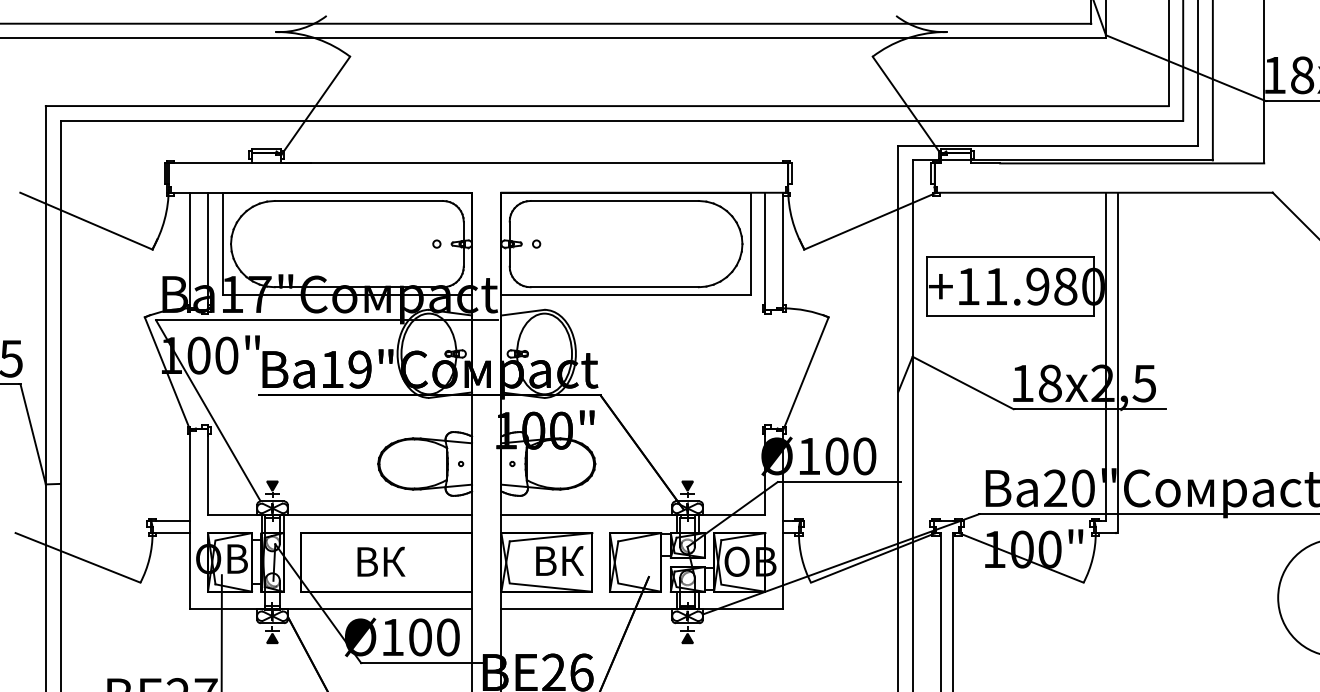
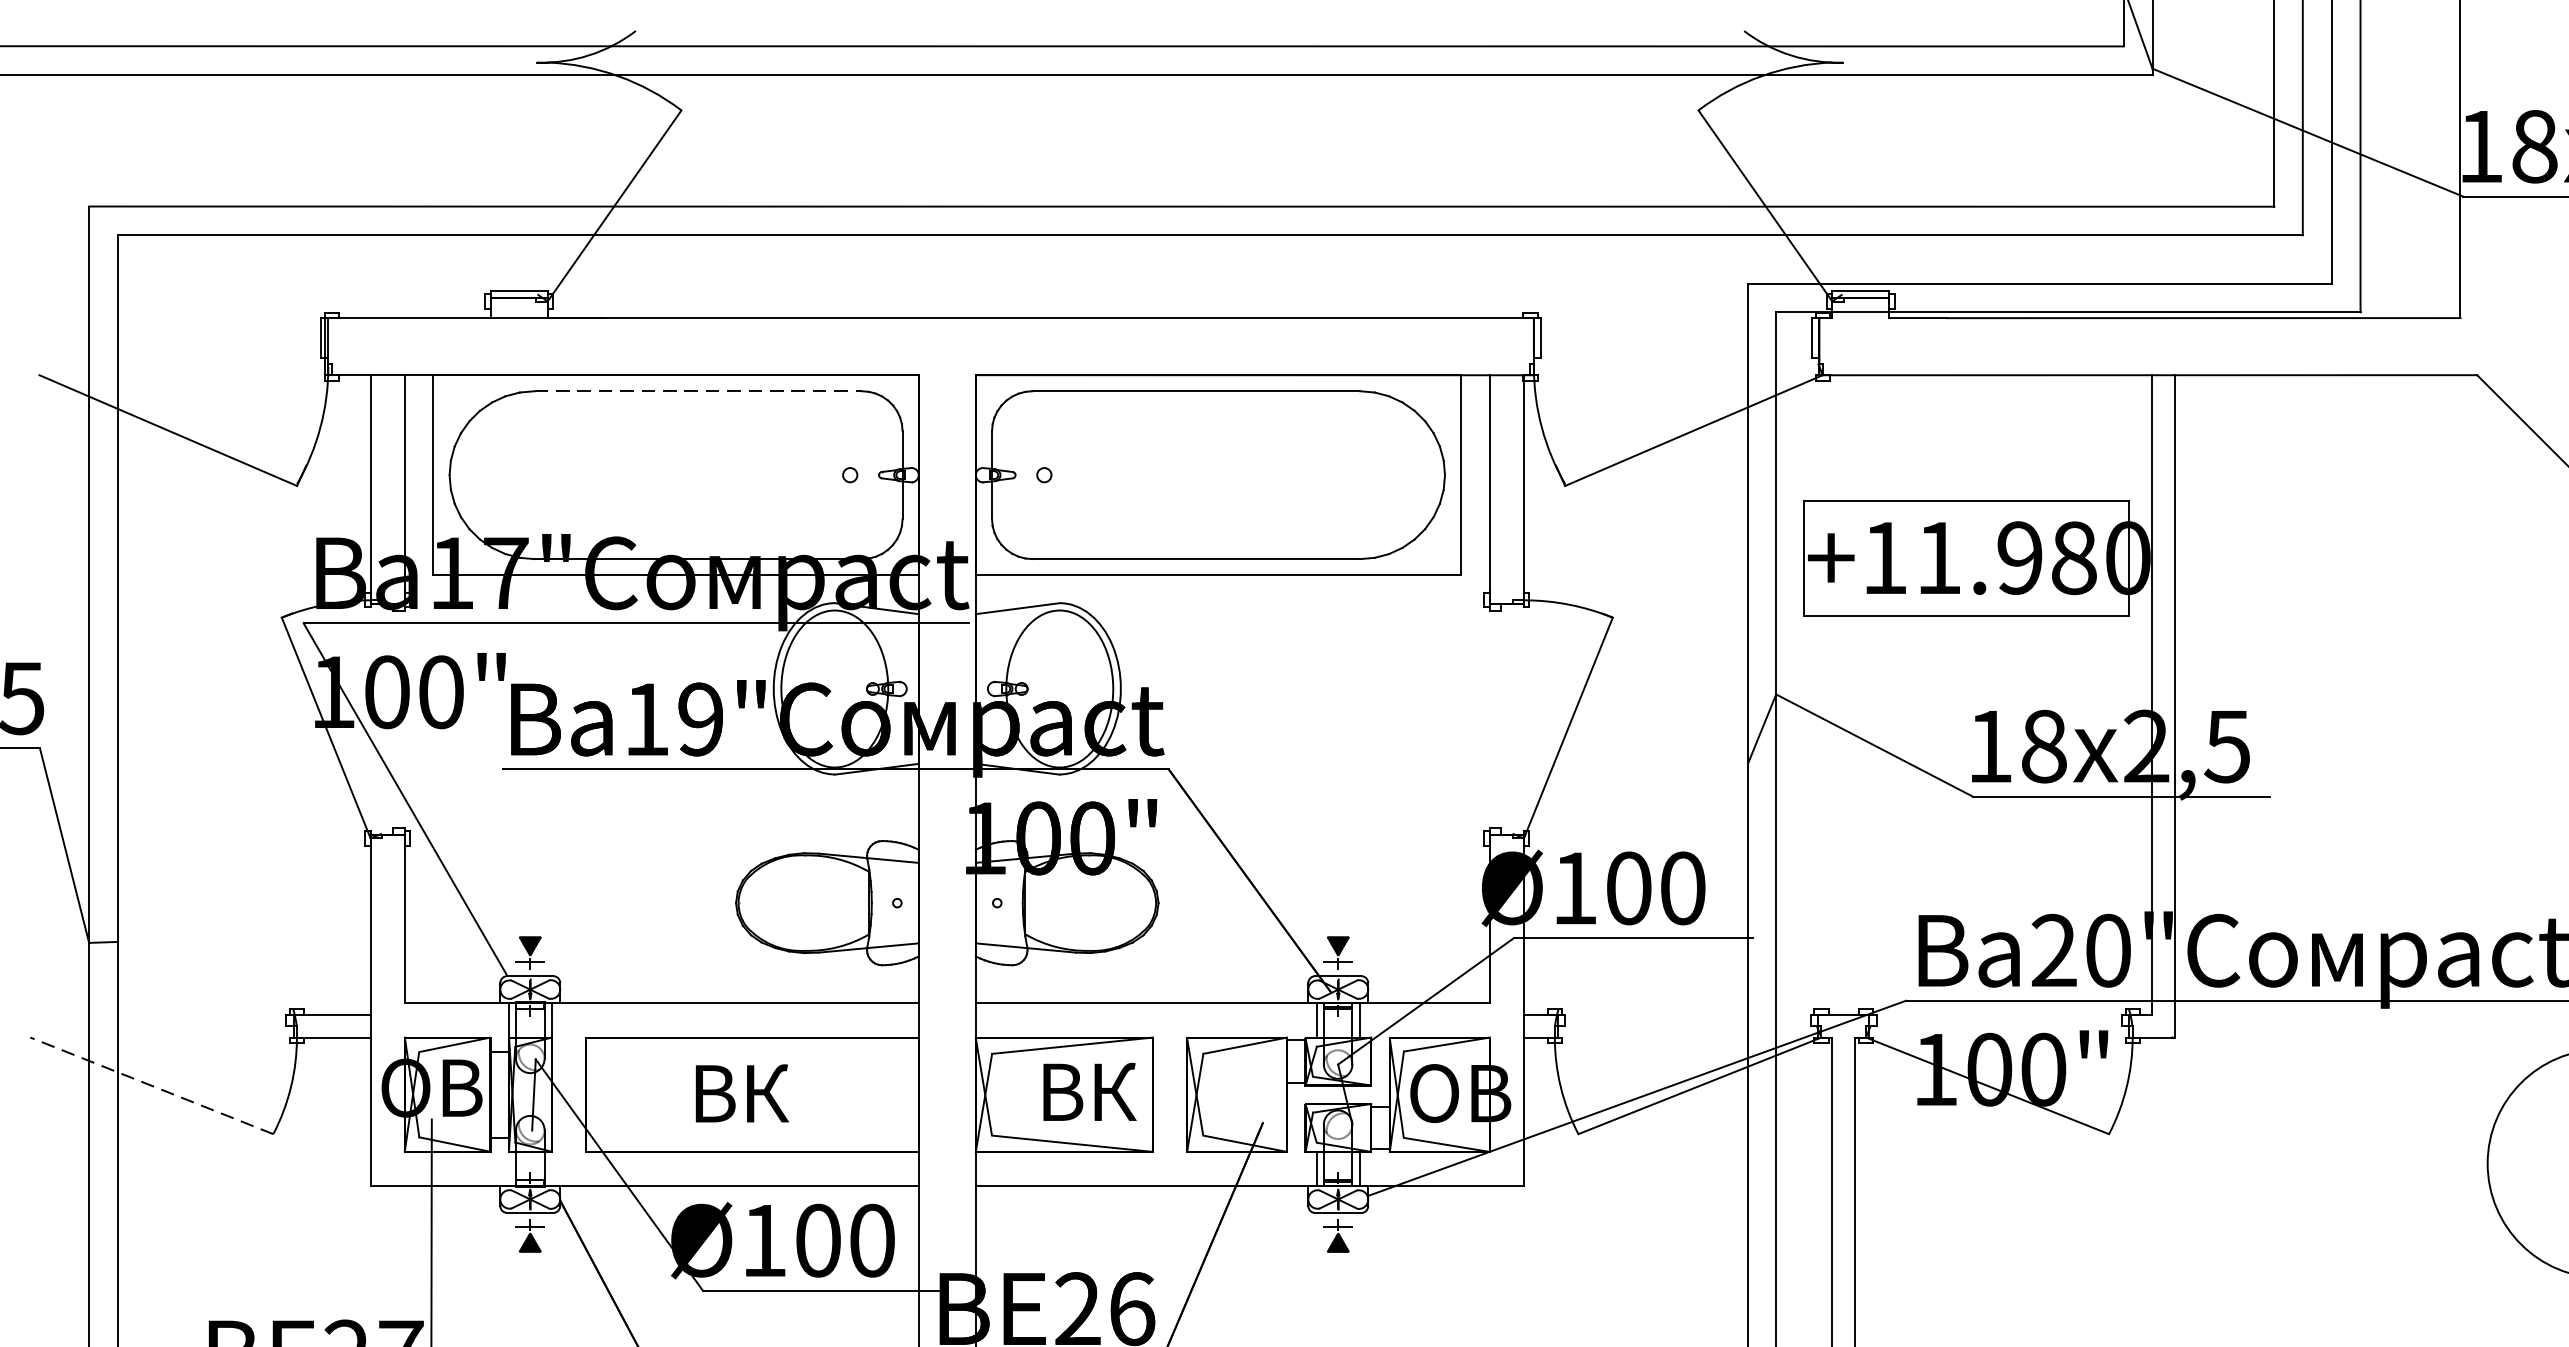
line: (359, 200) -> (699, 390), solid -> dashed
line: (77, 557) -> (150, 1085), solid -> dashed

